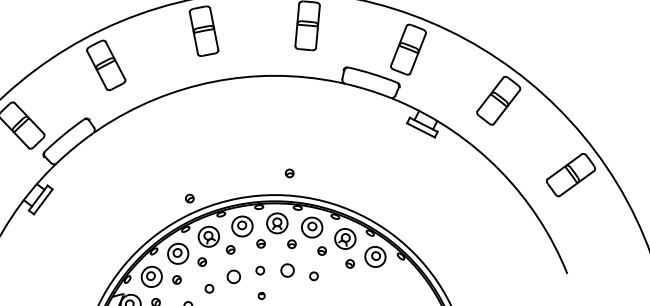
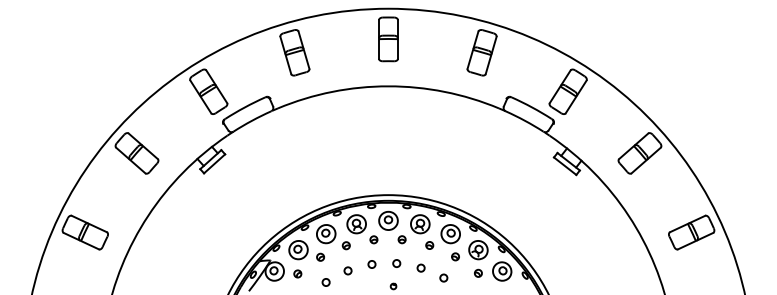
part: (288, 173) -> (439, 181), removed
part: (188, 198) -> (345, 186), removed
circle: (286, 269) -> (420, 267), size x0.62
circle: (233, 276) -> (371, 264), size x0.62

